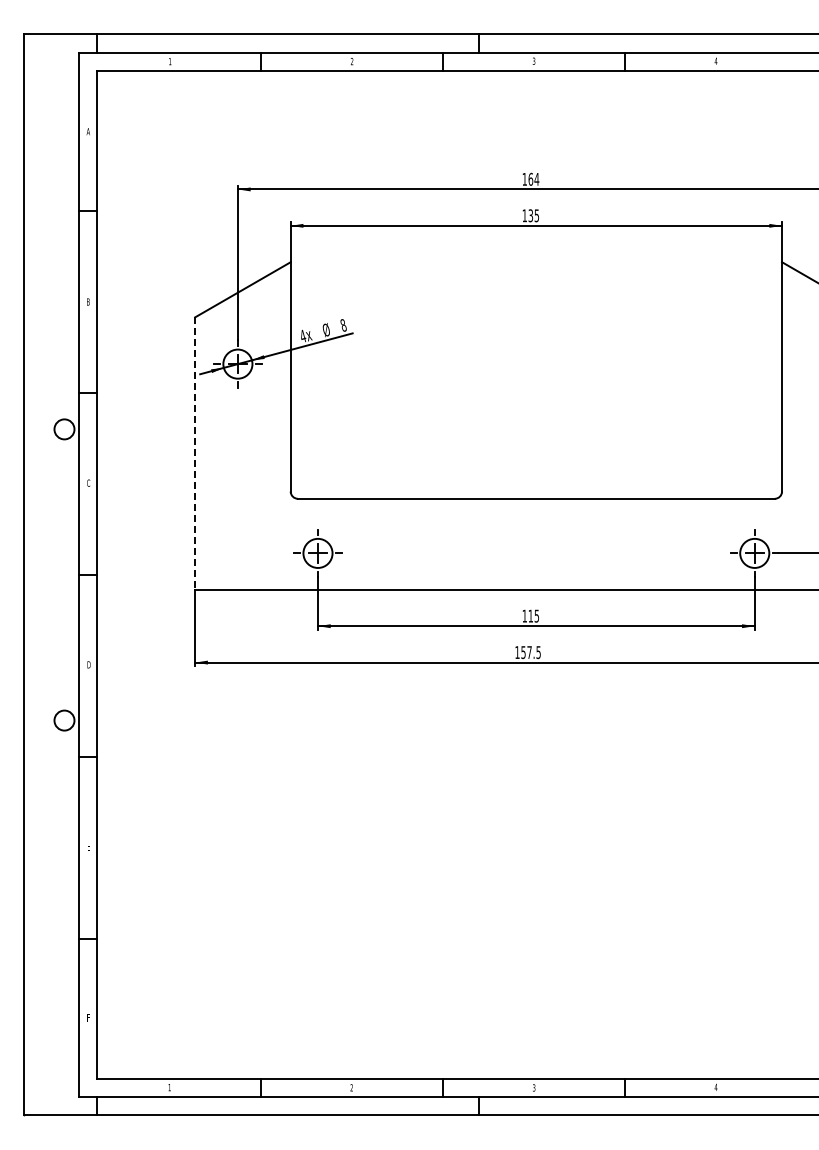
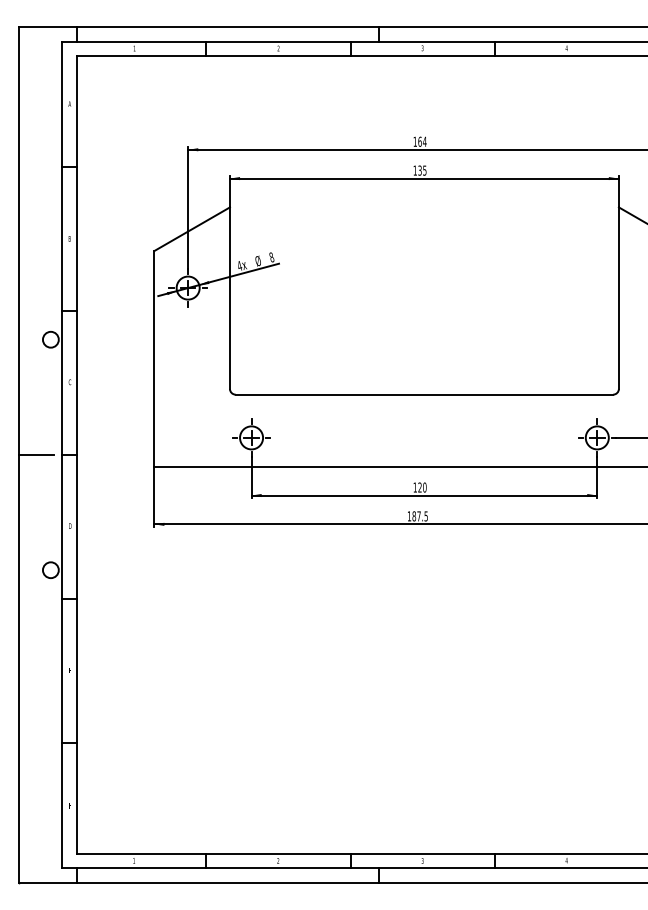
line: (195, 454) -> (154, 359), dashed -> solid
line: (46, 575) -> (36, 455), added
text: (533, 615) -> (422, 487), 115 -> 120
text: (523, 652) -> (414, 516), 157.5 -> 187.5

